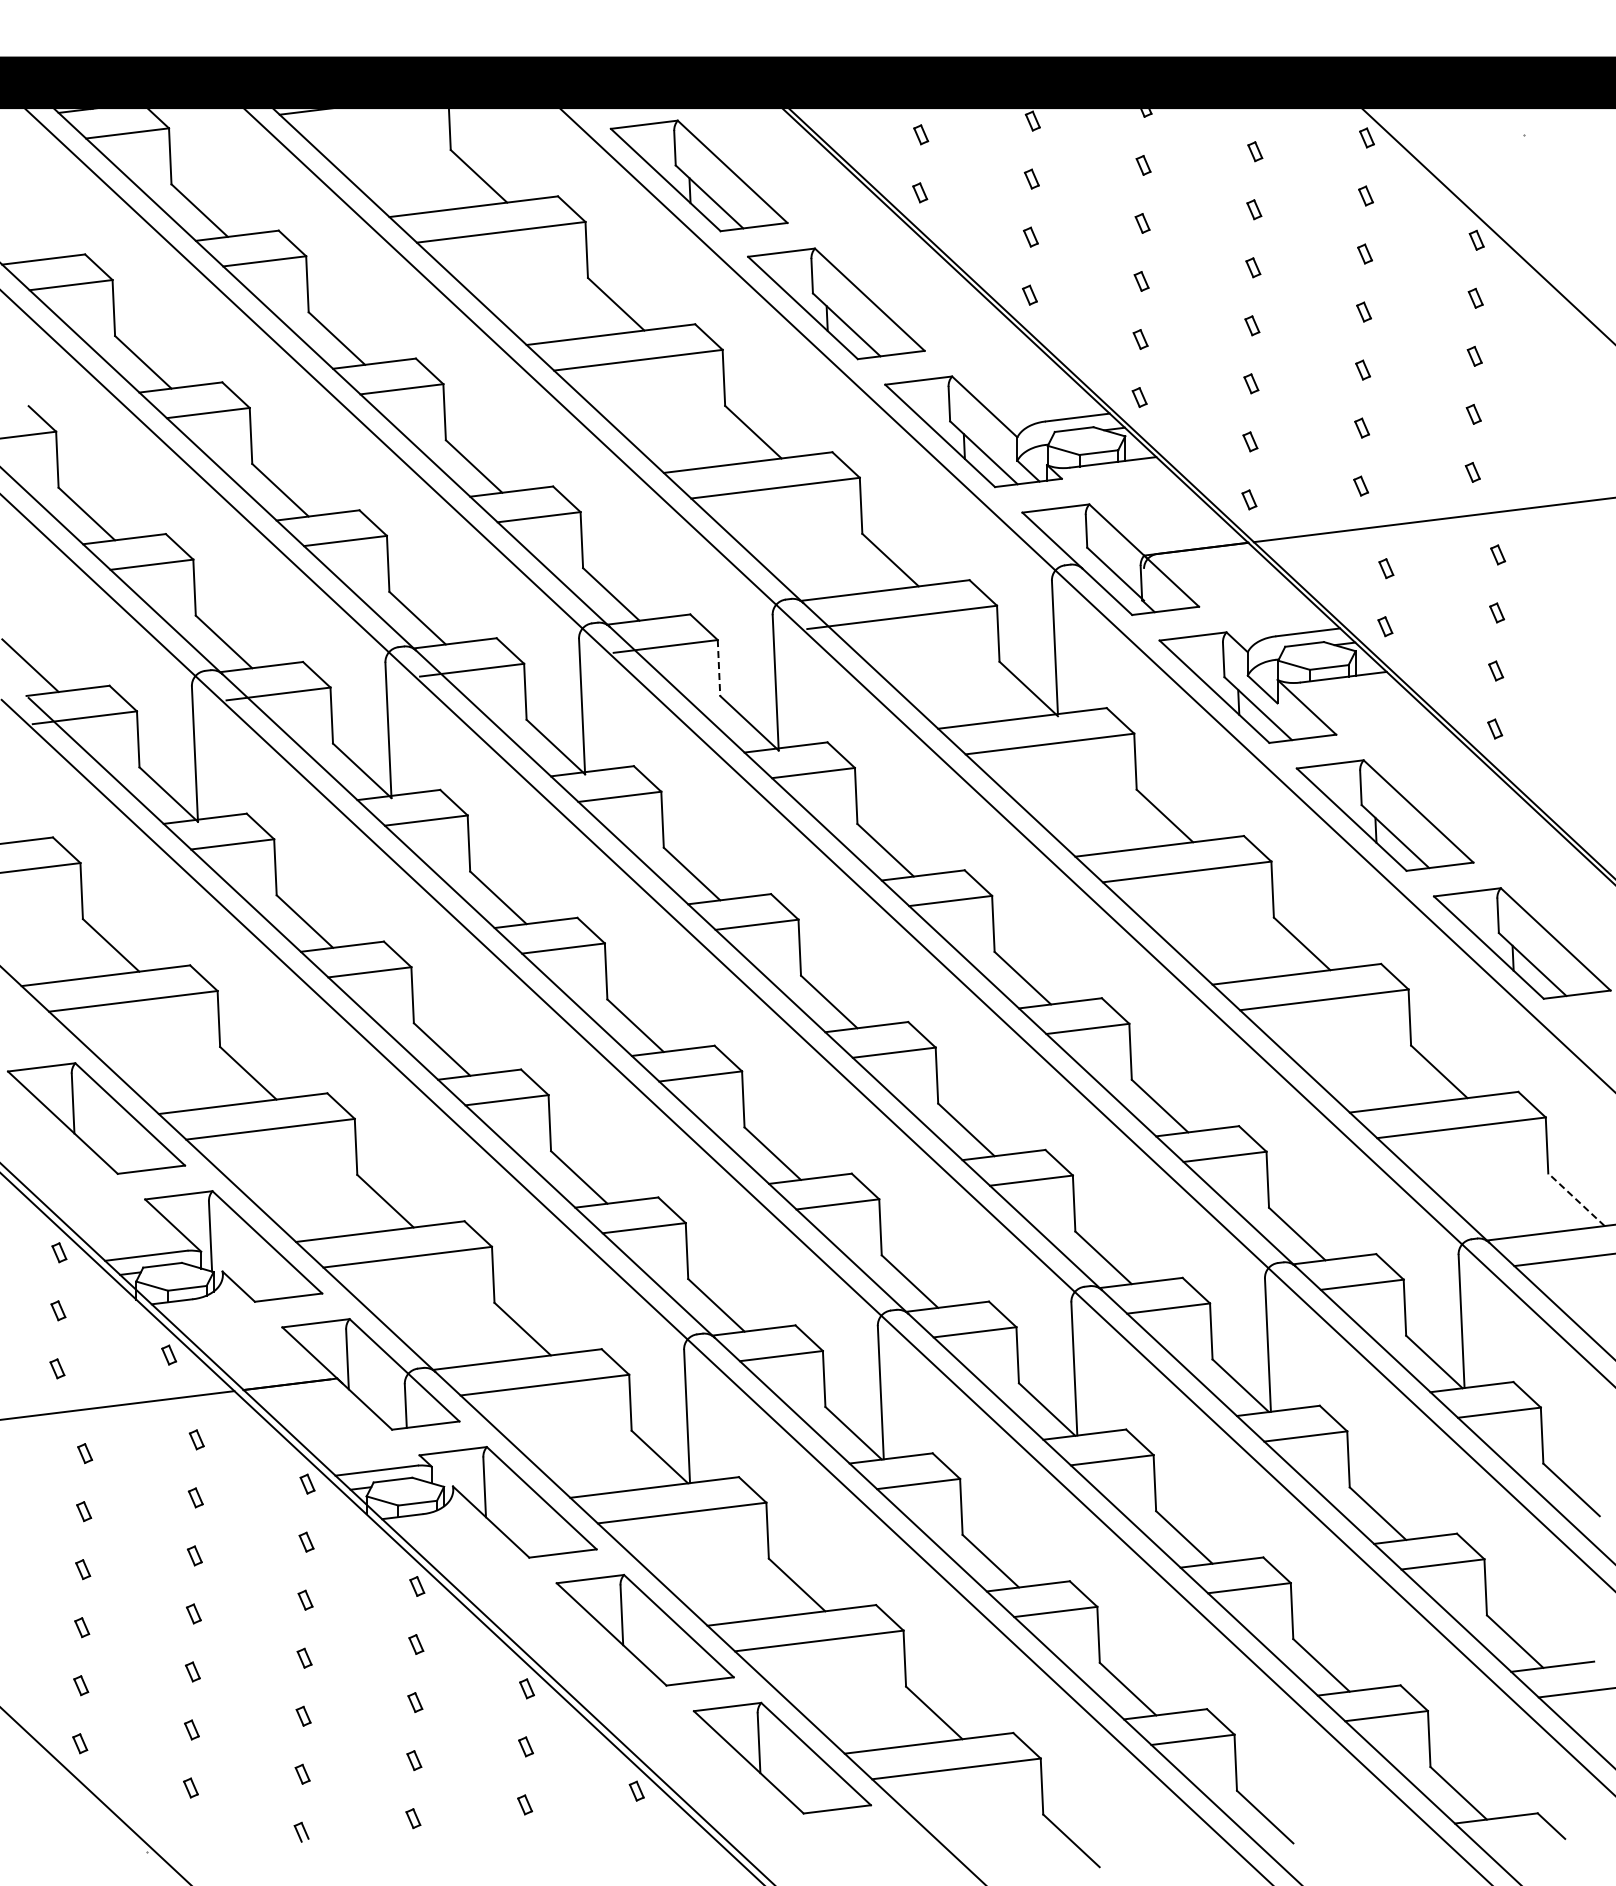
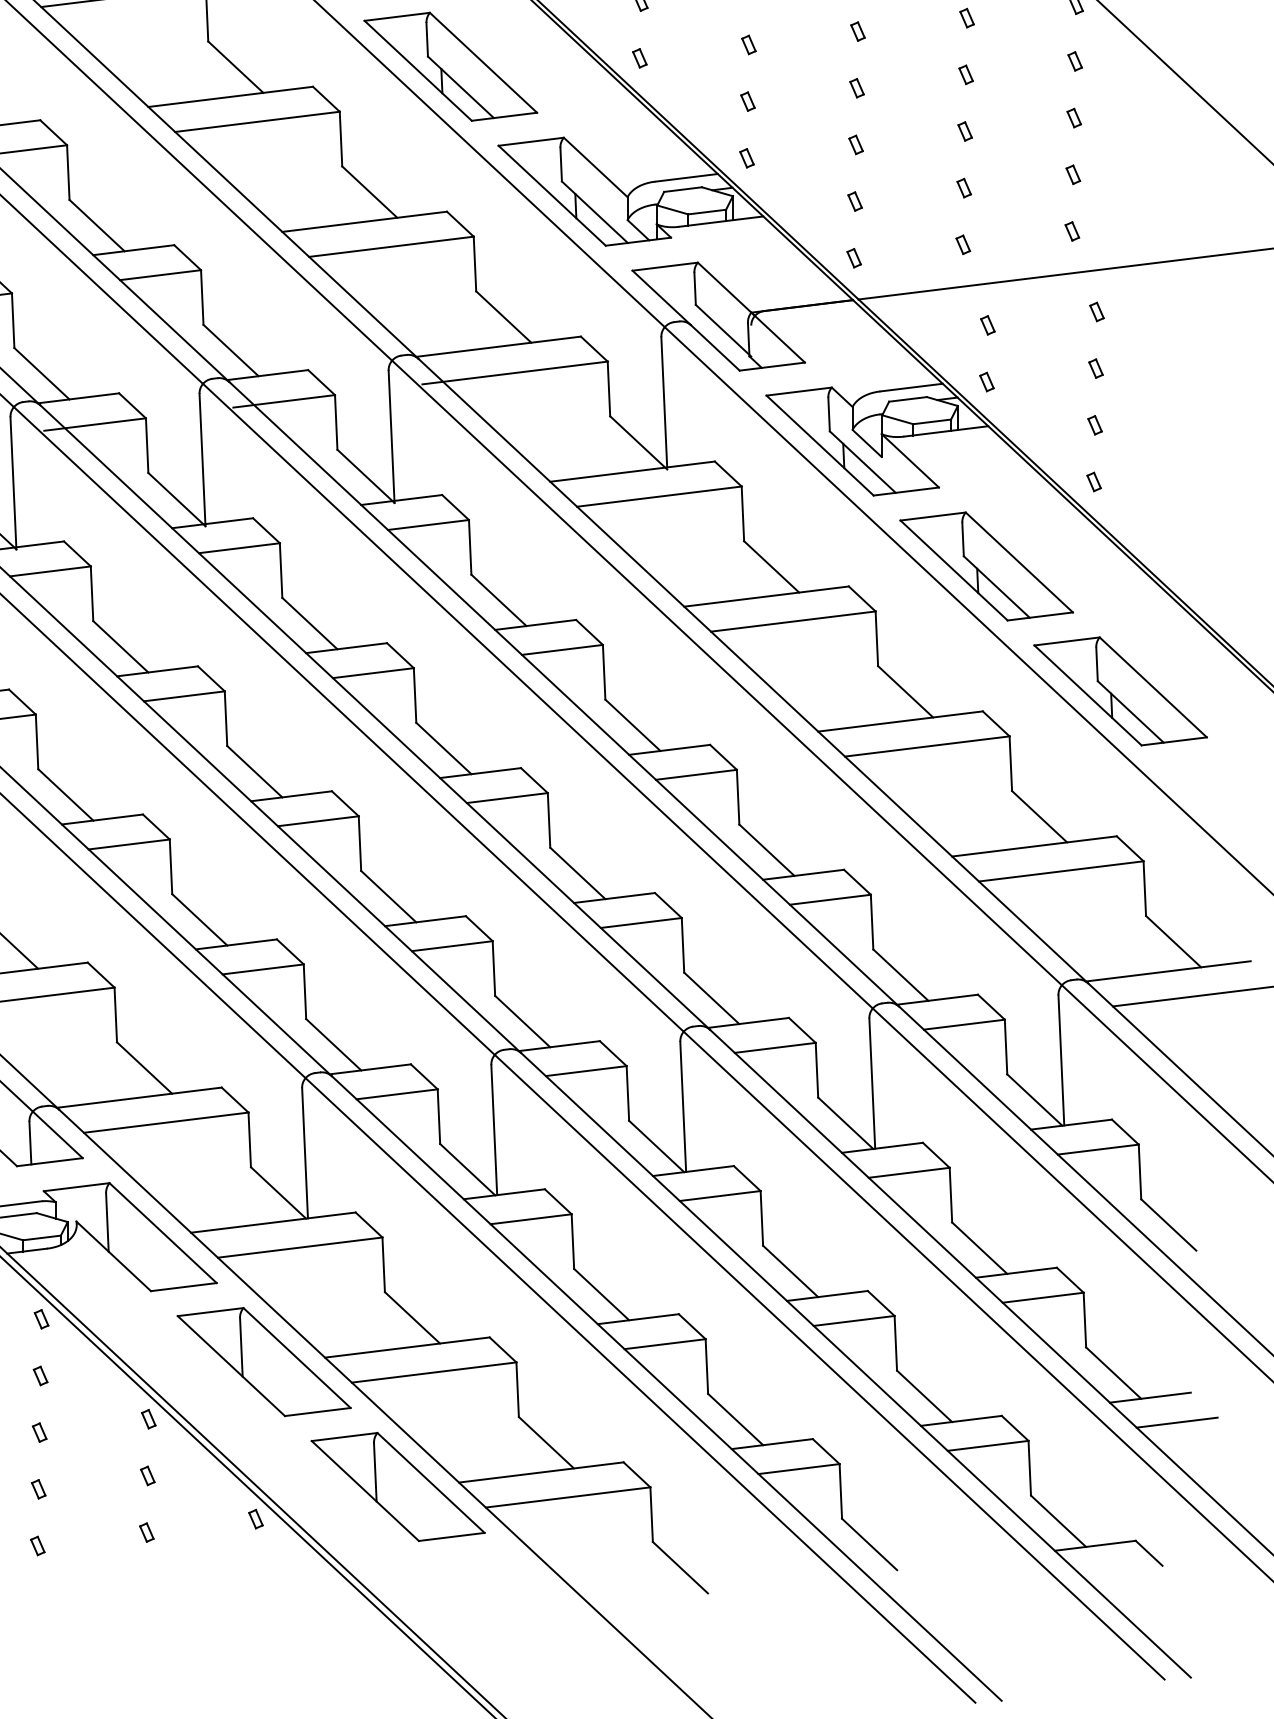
line: (719, 668) -> (336, 422), dashed -> solid
line: (1576, 1199) -> (1173, 941), dashed -> solid

